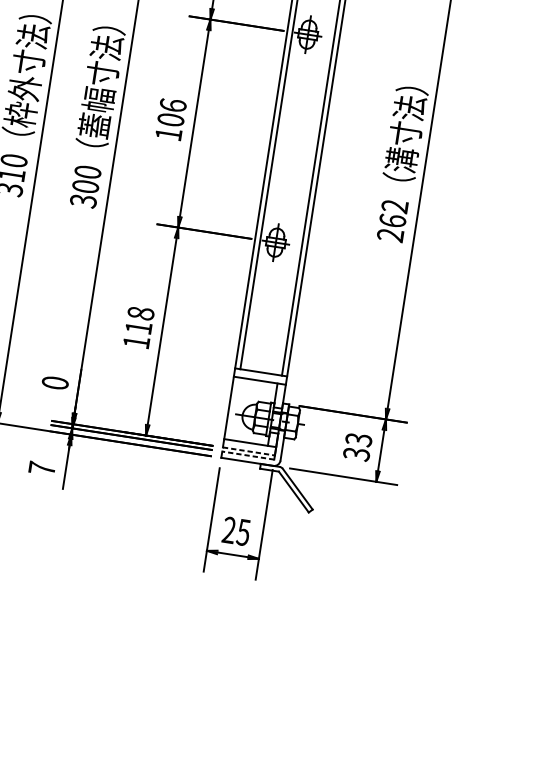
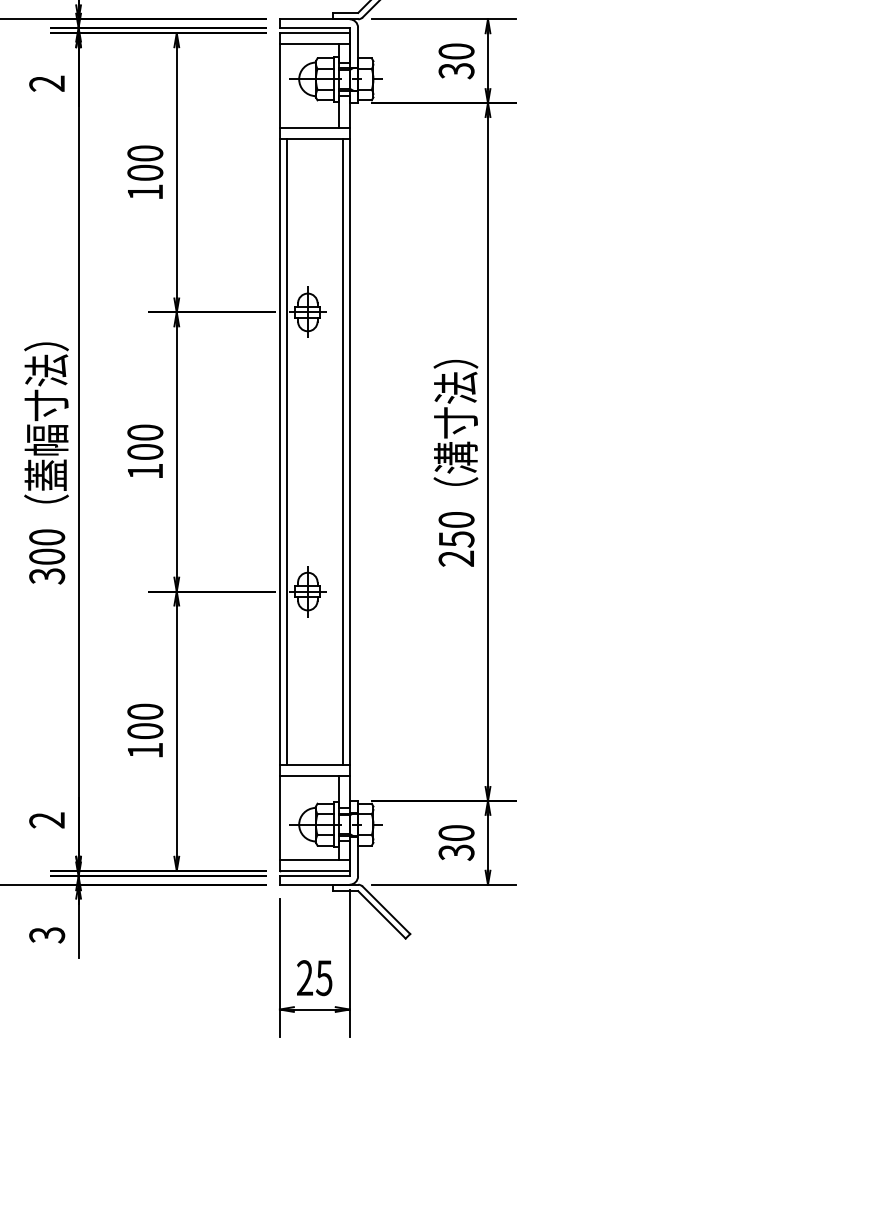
text: (173, 105) -> (145, 432), 106 -> 100
text: (393, 213) -> (456, 529), 262 -> 250
text: (140, 319) -> (145, 720), 118 -> 100
text: (55, 383) -> (47, 820), 0 -> 2
text: (358, 440) -> (456, 833), 33 -> 30
line: (248, 451) -> (314, 870), dashed -> solid
line: (248, 455) -> (314, 876), dashed -> solid
text: (42, 468) -> (47, 935), 7 -> 3

